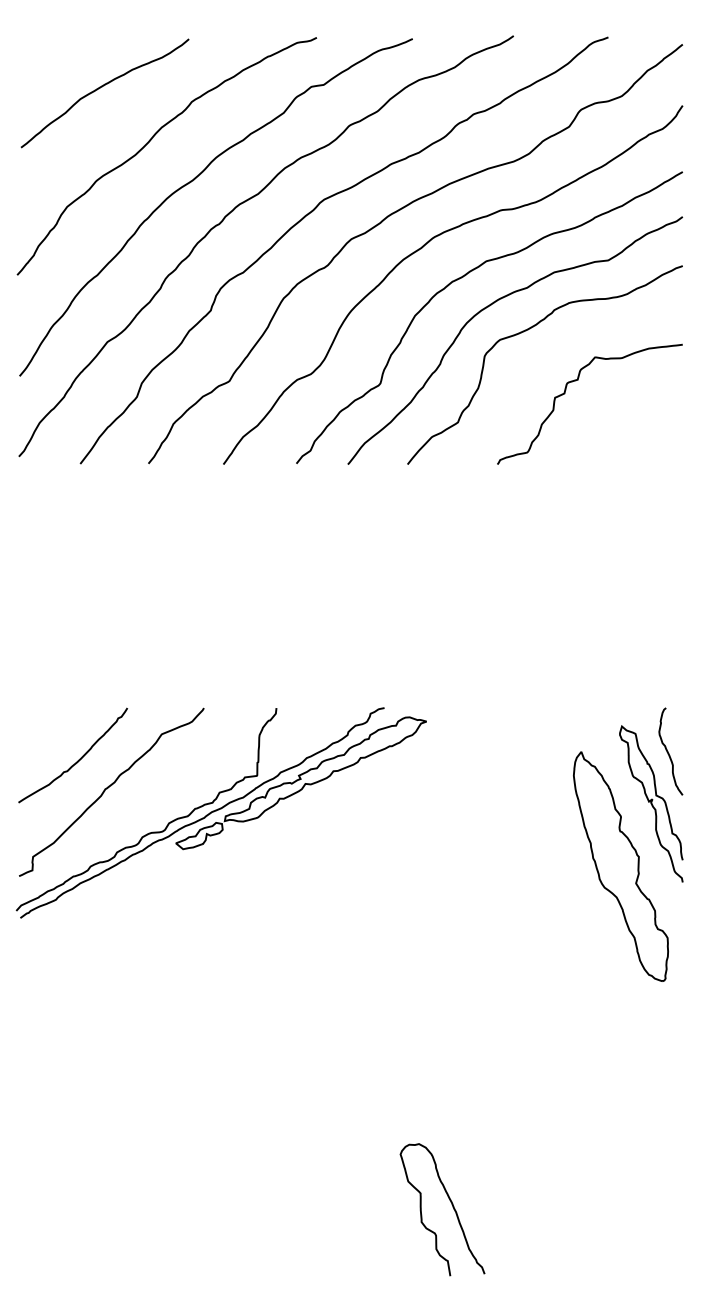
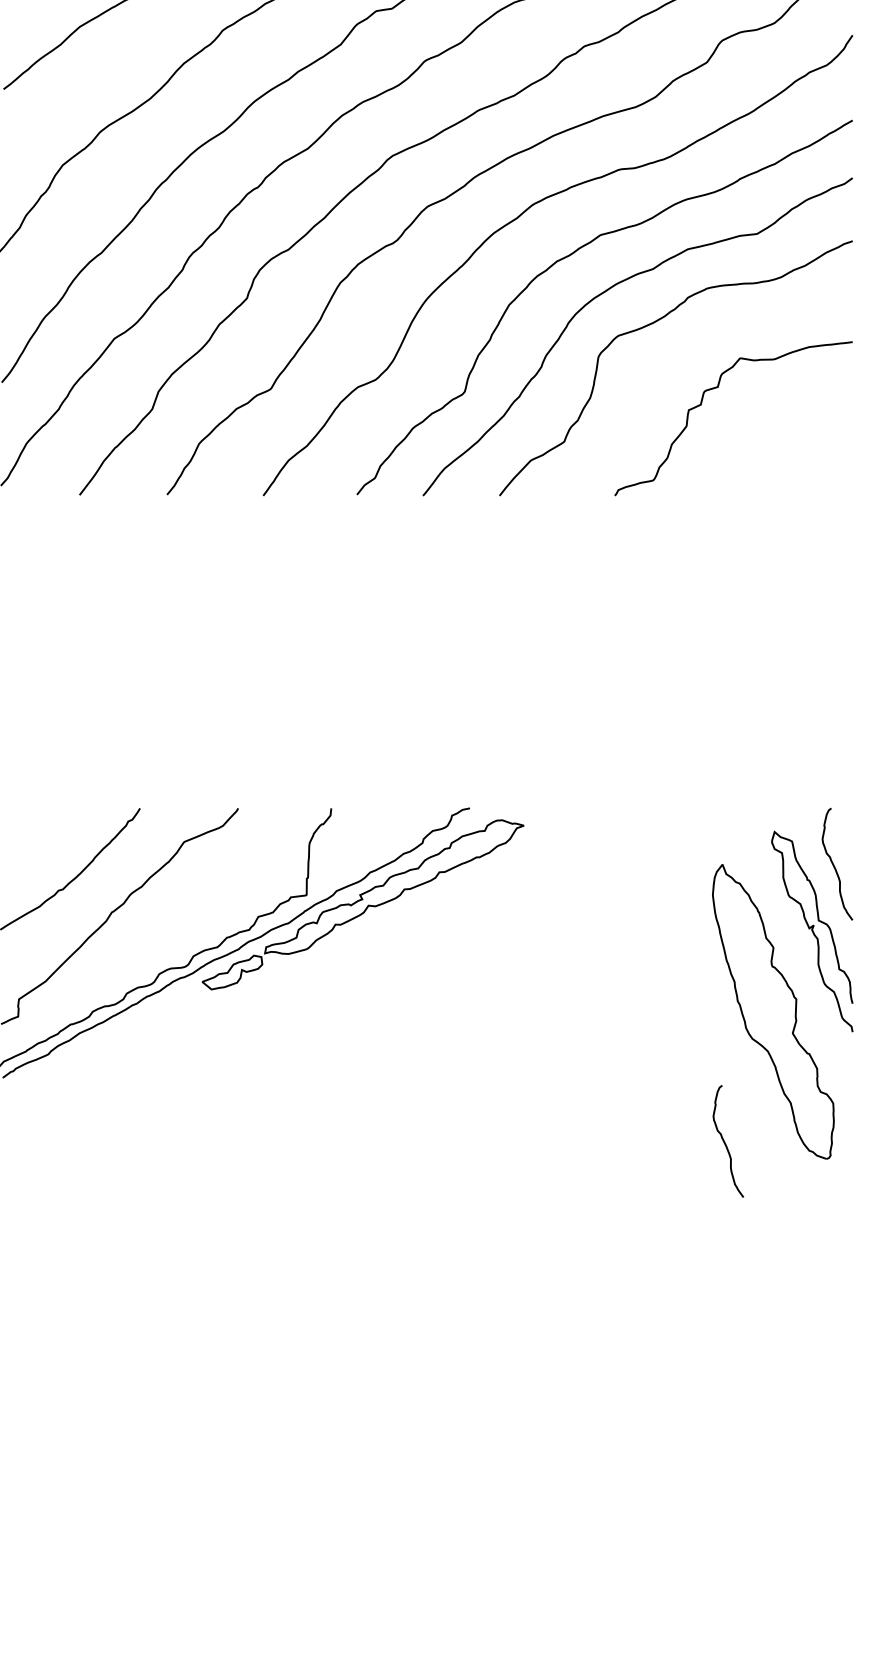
curve: (583, 967) -> (725, 1141), added
curve: (452, 1207) -> (557, 1449), removed

